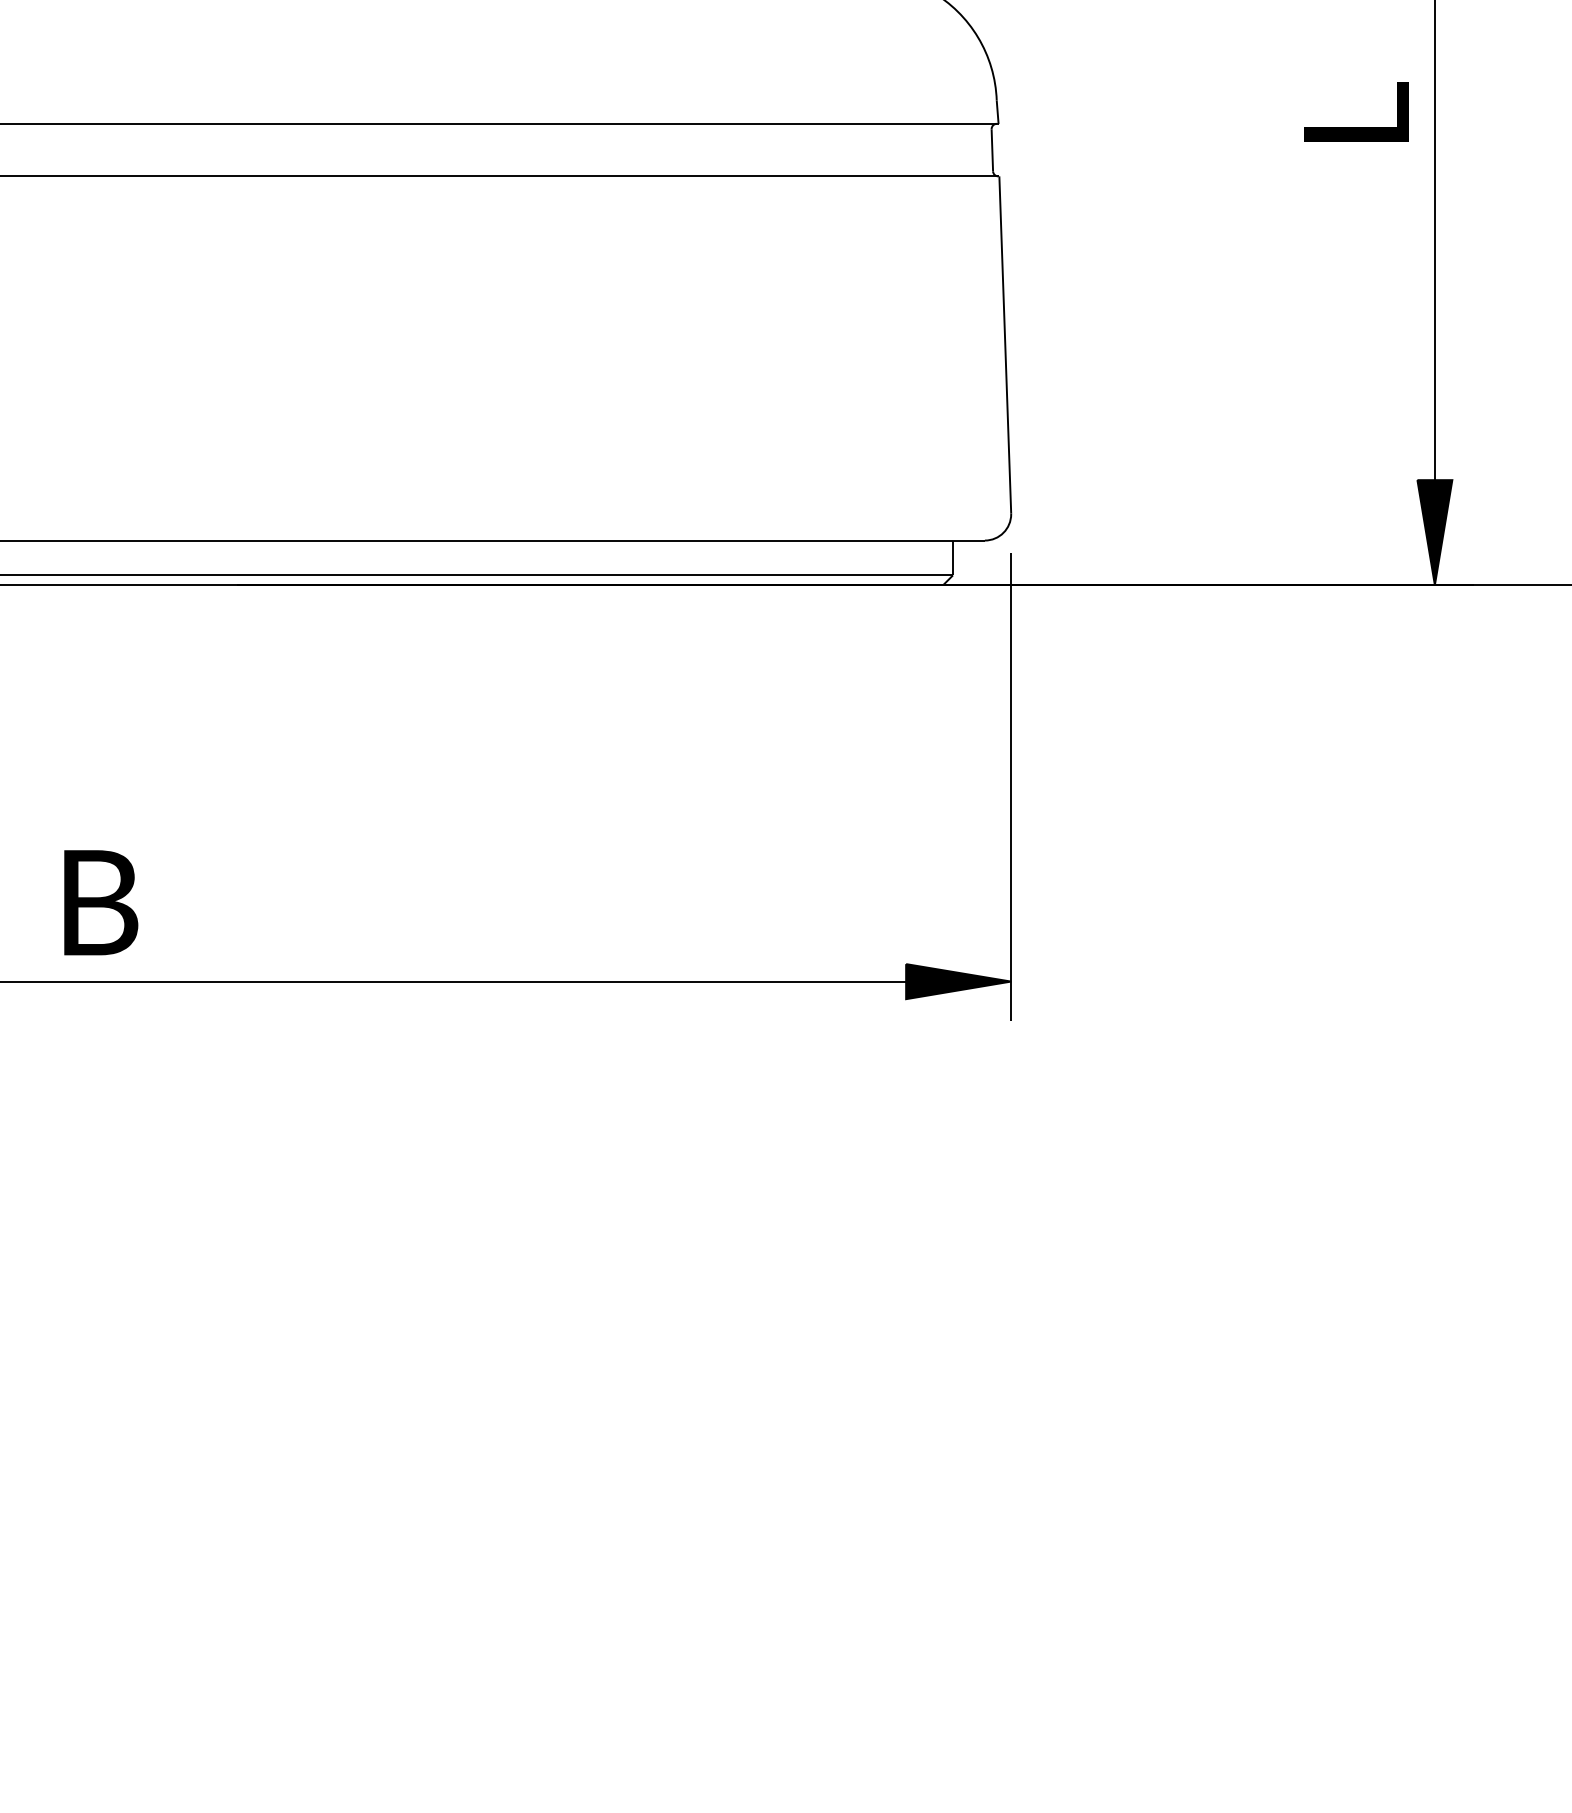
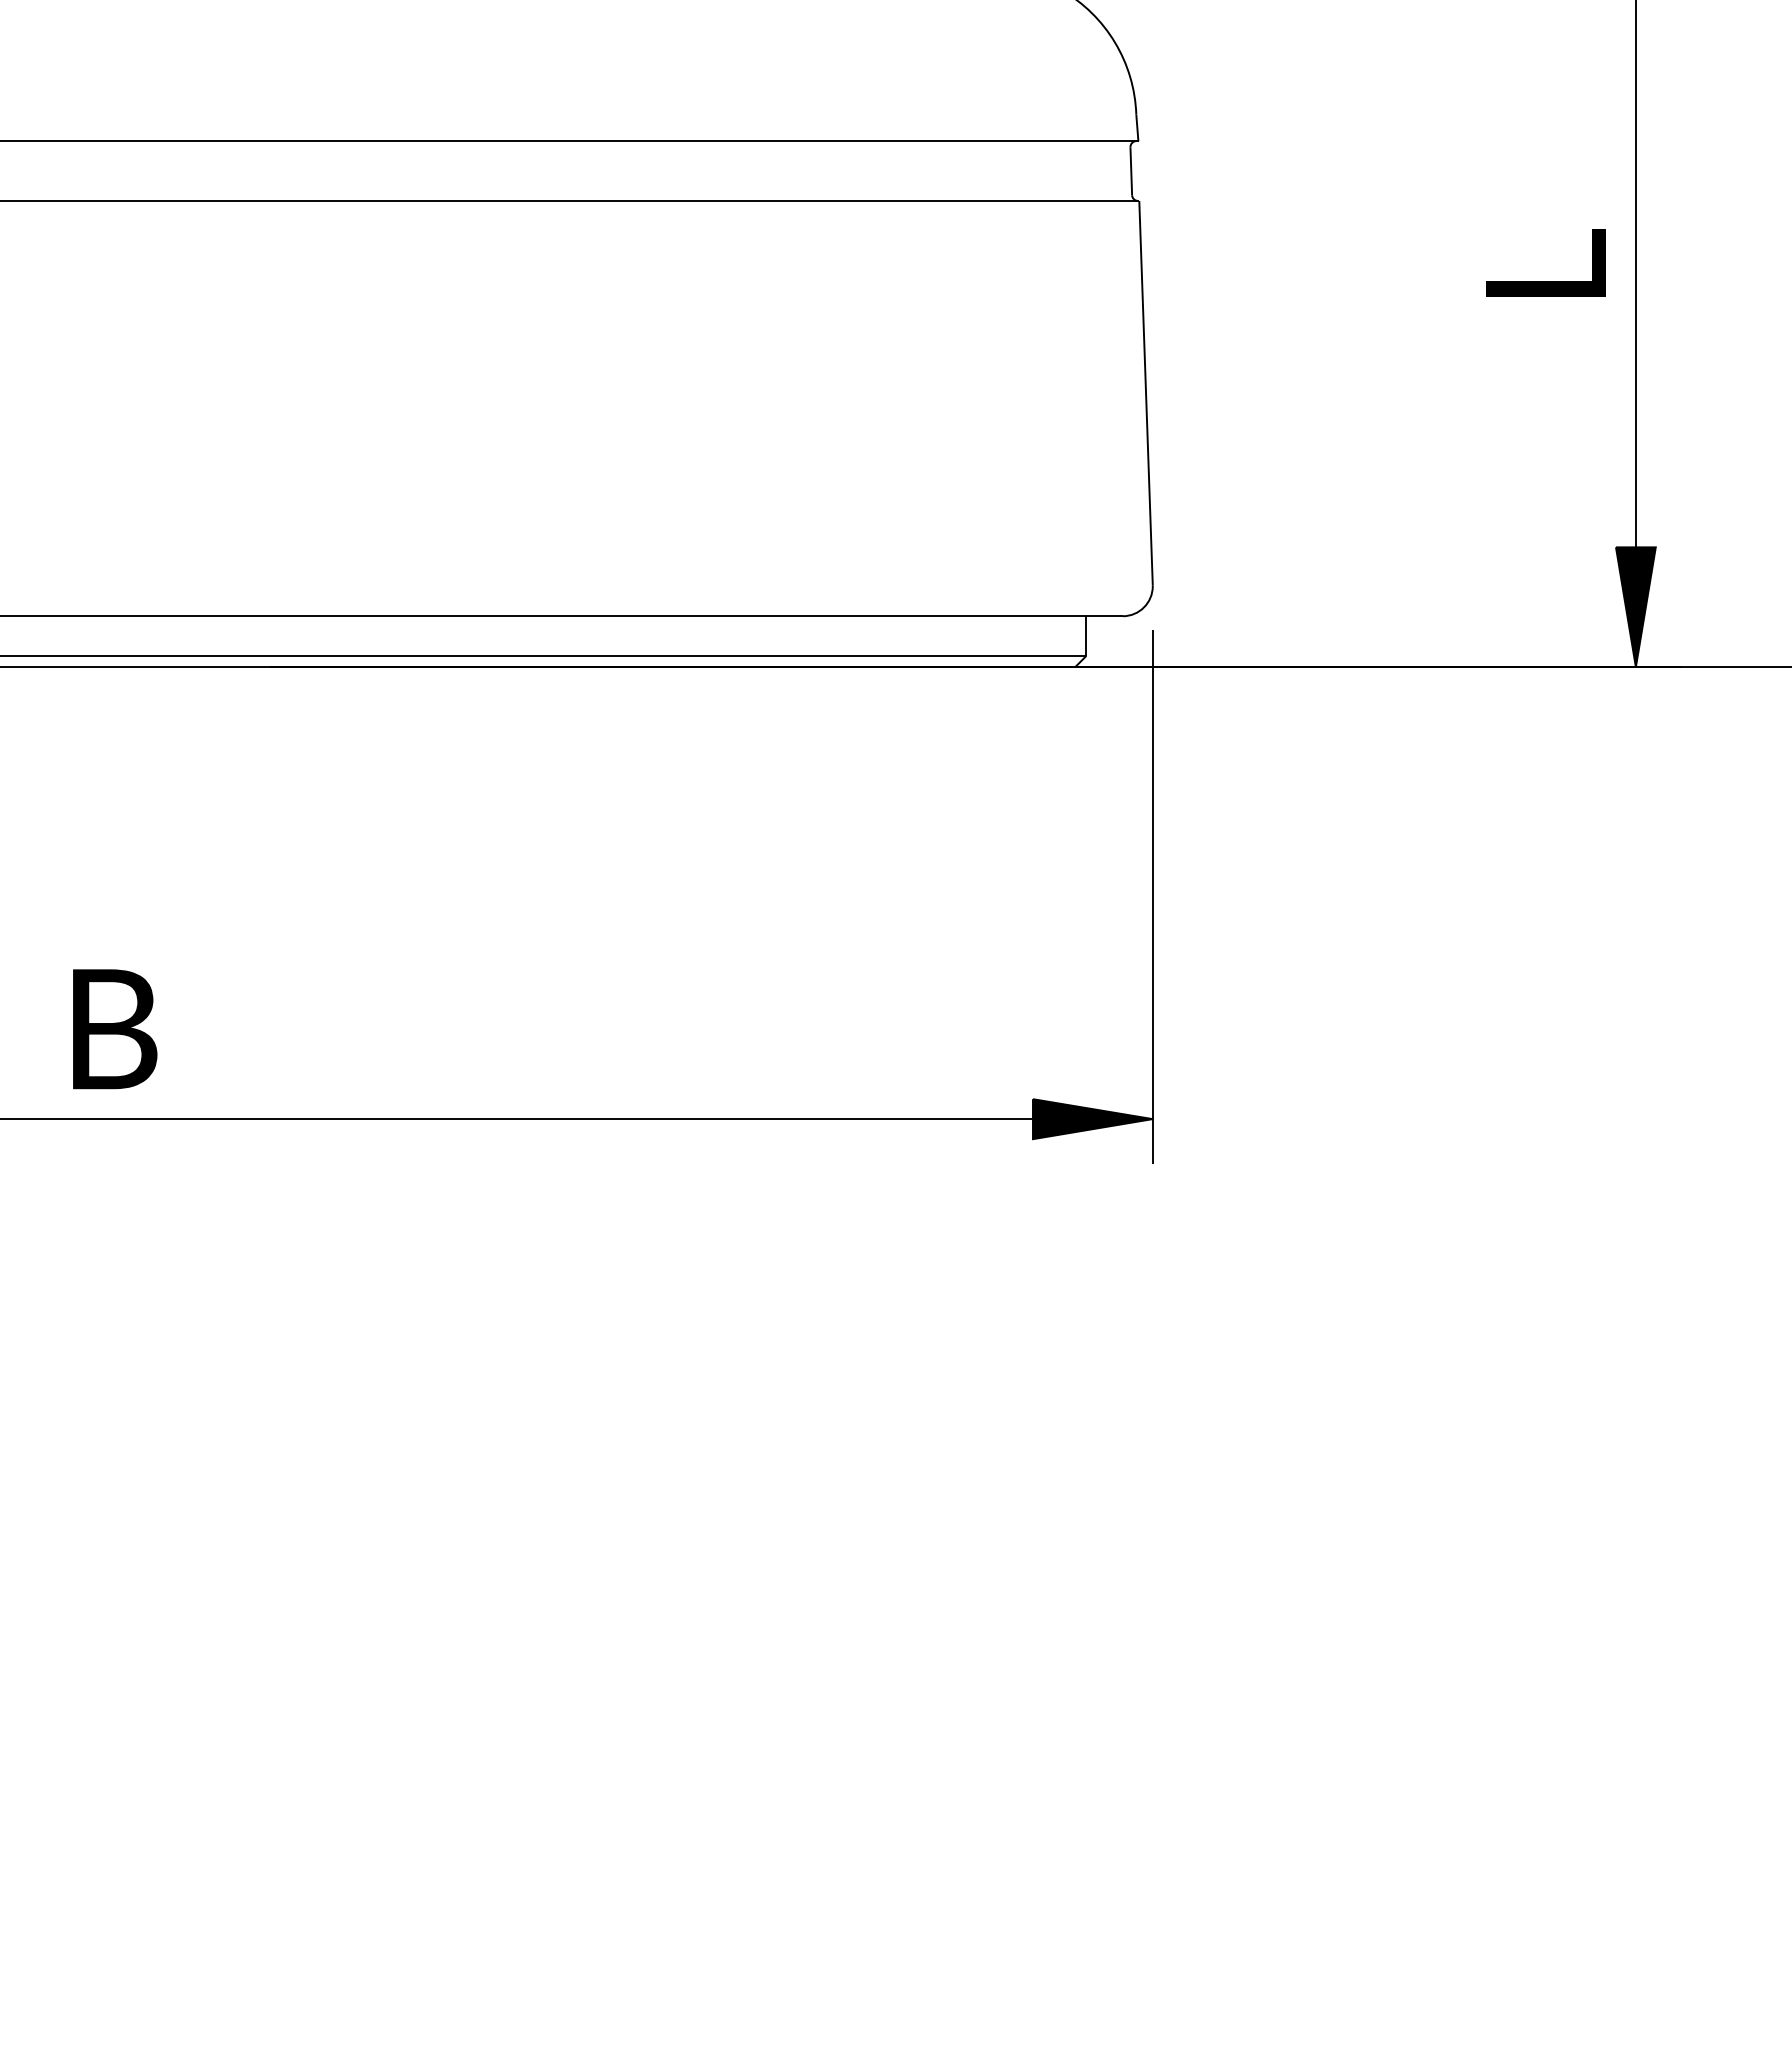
text: (1355, 111) -> (1545, 262), moved

